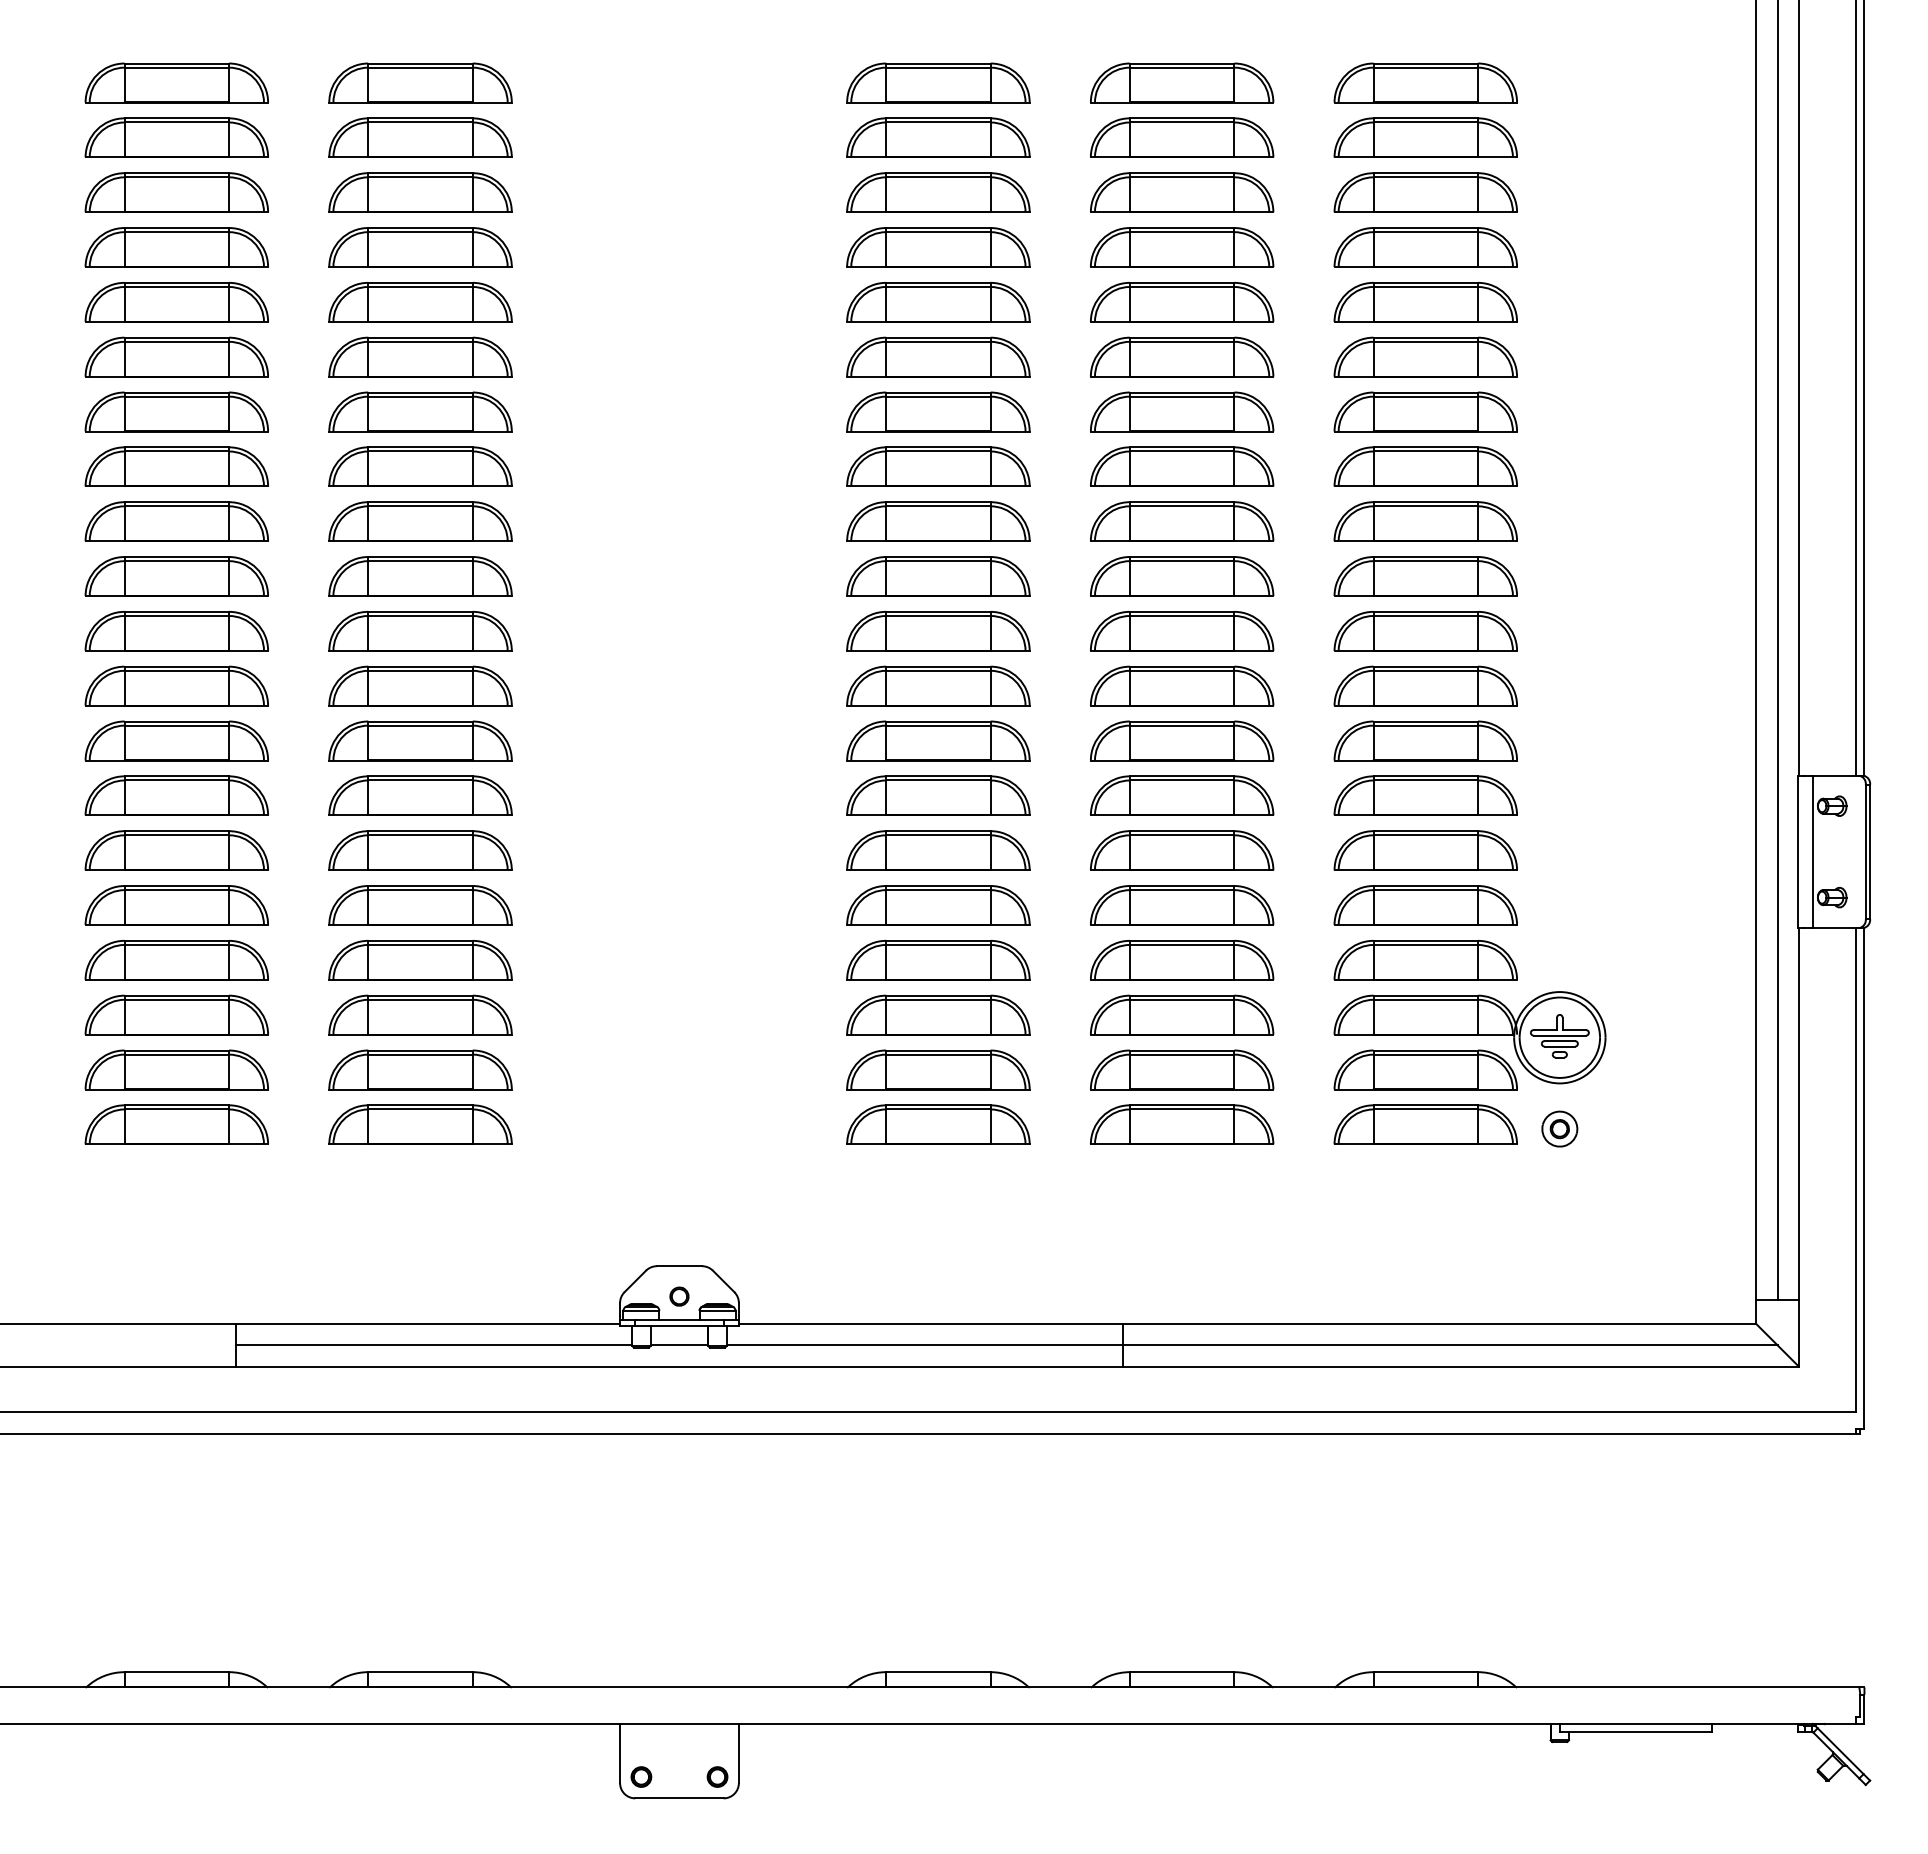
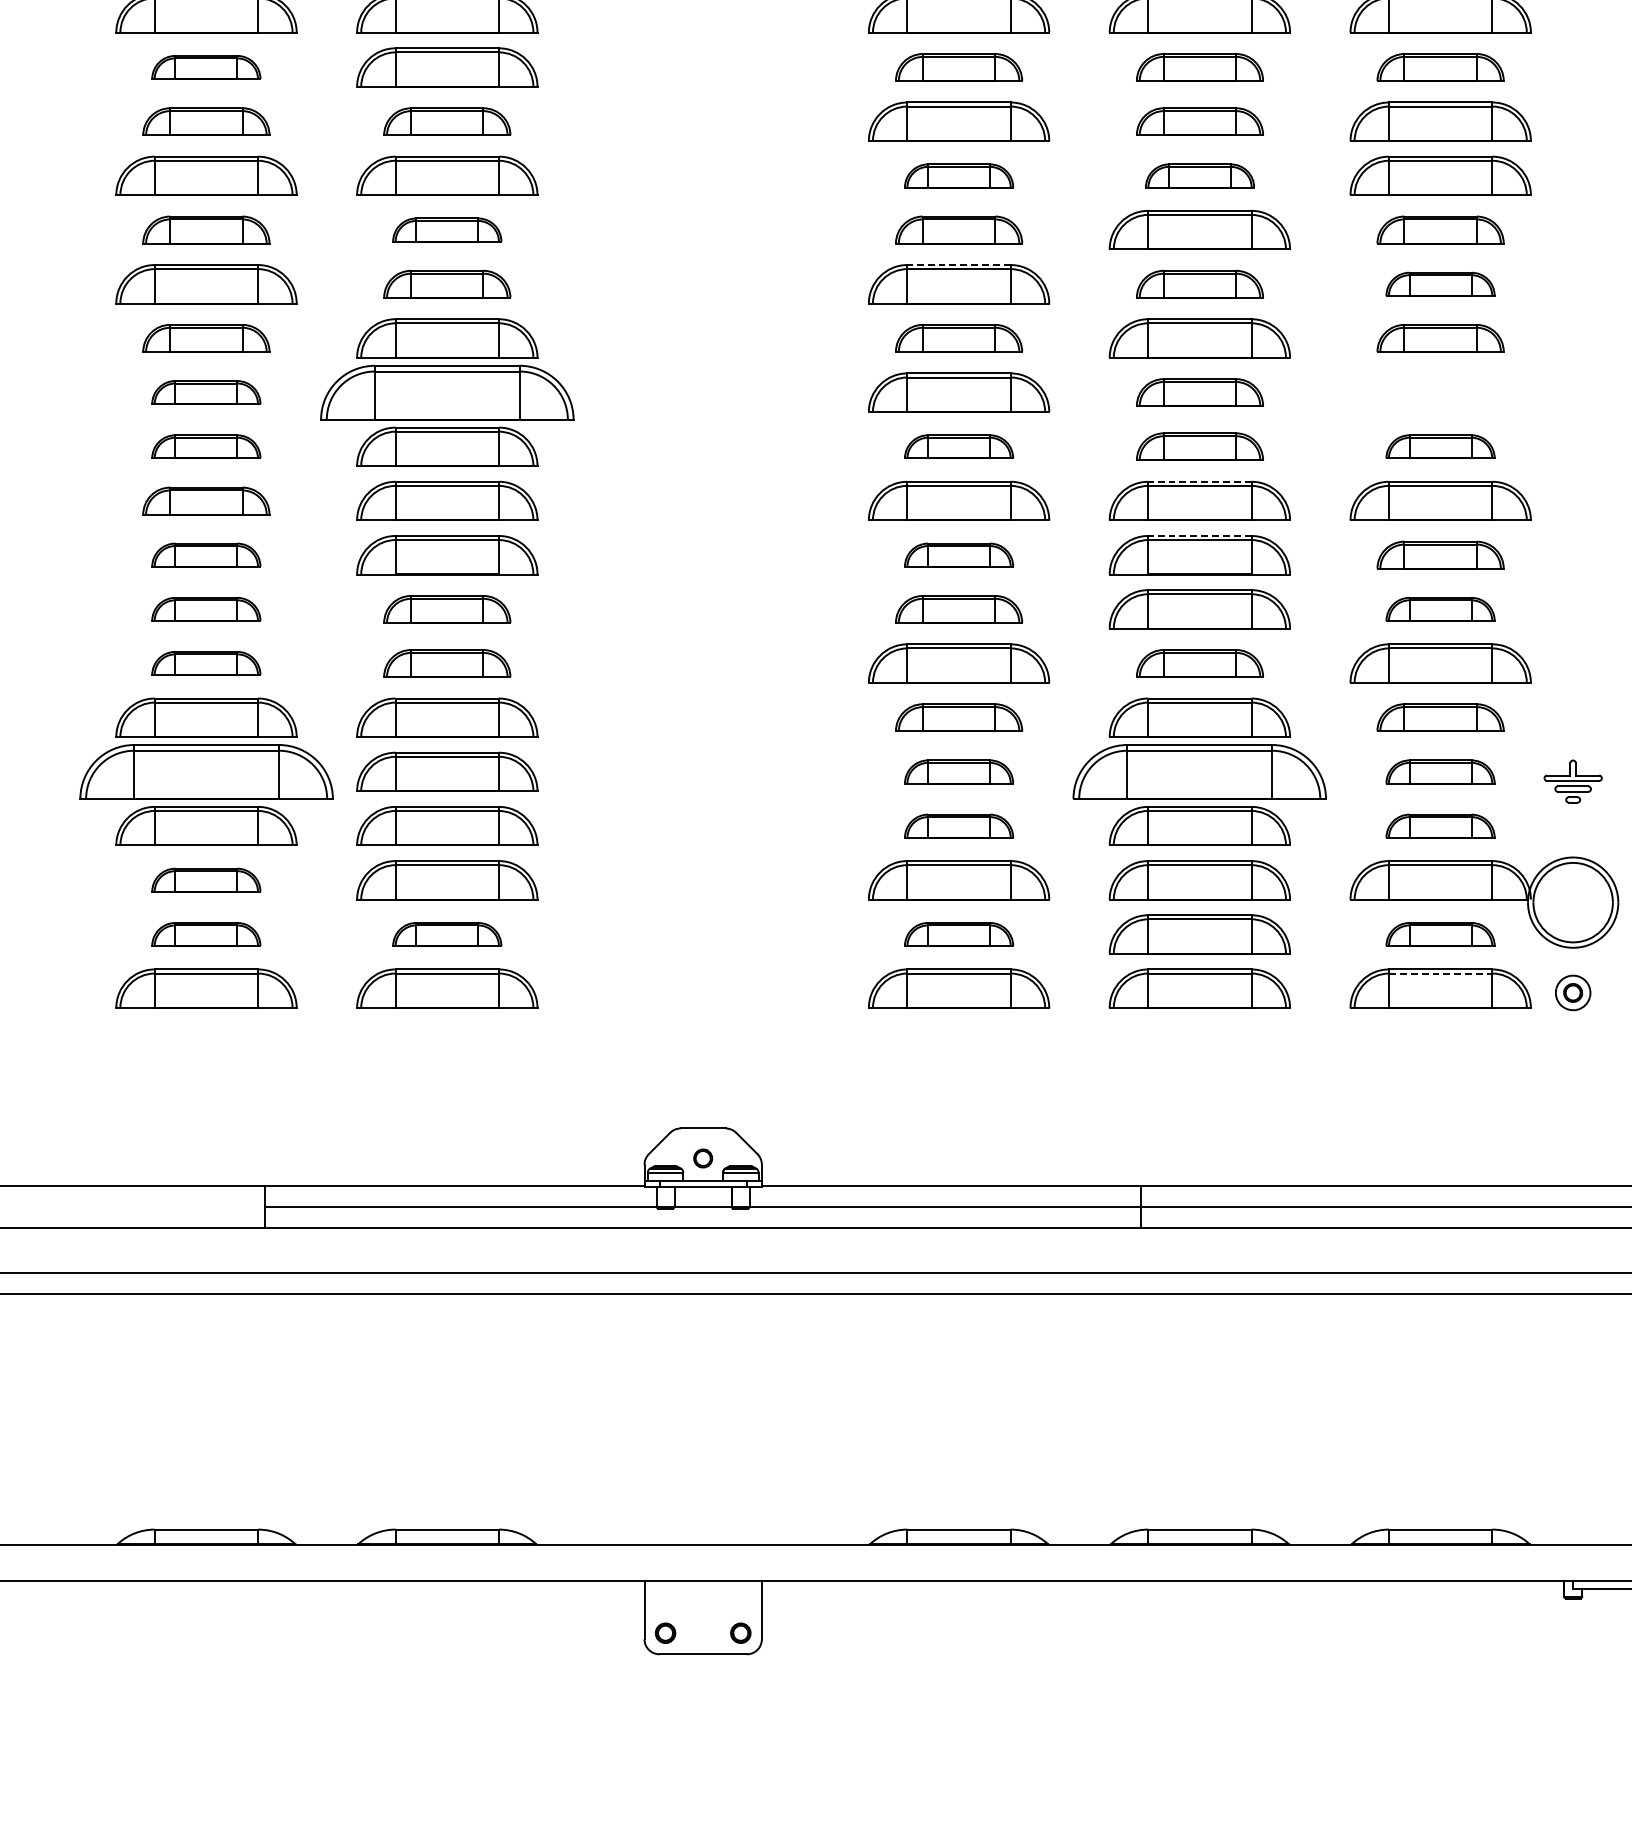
part: (176, 192) -> (206, 67), size x0.6
part: (938, 192) -> (959, 67), size x0.7
part: (1182, 192) -> (1200, 67), size x0.7
part: (1425, 192) -> (1440, 67), size x0.7
part: (176, 247) -> (206, 121), size x0.7
part: (420, 247) -> (447, 121), size x0.7
part: (1182, 247) -> (1200, 121), size x0.7
part: (938, 302) -> (959, 176), size x0.6
part: (1182, 302) -> (1200, 176), size x0.6
part: (176, 356) -> (206, 229), size x0.7
part: (420, 356) -> (447, 229), size x0.6
part: (938, 356) -> (959, 229), size x0.7
part: (1425, 356) -> (1440, 229), size x0.7
line: (937, 392) -> (958, 265), solid -> dashed
part: (420, 411) -> (447, 283), size x0.7
part: (1182, 411) -> (1200, 283), size x0.7
part: (1425, 411) -> (1440, 283), size x0.6
part: (176, 466) -> (206, 338), size x0.7
part: (938, 466) -> (959, 338), size x0.7
part: (1425, 466) -> (1440, 338), size x0.7
part: (176, 521) -> (206, 392), size x0.6
part: (420, 521) -> (447, 392), size x1.4
part: (1182, 521) -> (1200, 392), size x0.7
part: (1425, 521) -> (1440, 392), removed
part: (176, 576) -> (206, 446), size x0.6
part: (938, 576) -> (959, 446), size x0.6
part: (1182, 576) -> (1200, 446), size x0.7
part: (1425, 576) -> (1440, 446), size x0.6
line: (1181, 611) -> (1199, 481), solid -> dashed
part: (176, 631) -> (206, 501), size x0.7
line: (1181, 666) -> (1199, 535), solid -> dashed
part: (176, 685) -> (206, 554), size x0.6
part: (938, 685) -> (959, 554), size x0.6
part: (1425, 685) -> (1440, 554), size x0.7
part: (176, 740) -> (206, 608), size x0.6
part: (420, 740) -> (447, 608), size x0.7
part: (938, 740) -> (959, 608), size x0.7
part: (1425, 740) -> (1440, 608), size x0.6
part: (176, 795) -> (206, 663), size x0.6
part: (420, 795) -> (447, 663), size x0.7
part: (1182, 795) -> (1200, 663), size x0.7
part: (938, 850) -> (959, 717), size x0.7
part: (1425, 850) -> (1440, 717), size x0.7
part: (176, 905) -> (206, 771), size x1.4
part: (938, 905) -> (959, 771), size x0.6
part: (1182, 905) -> (1200, 771), size x1.4
part: (1425, 905) -> (1440, 771), size x0.6
part: (938, 960) -> (959, 826), size x0.6
part: (1425, 960) -> (1440, 826), size x0.6
part: (176, 1014) -> (206, 879), size x0.6
part: (1559, 1036) -> (1572, 781), moved
part: (176, 1069) -> (206, 934), size x0.6
part: (420, 1069) -> (447, 934), size x0.6
part: (938, 1069) -> (959, 934), size x0.6
part: (1425, 1069) -> (1440, 934), size x0.6
line: (1426, 1109) -> (1441, 973), solid -> dashed

